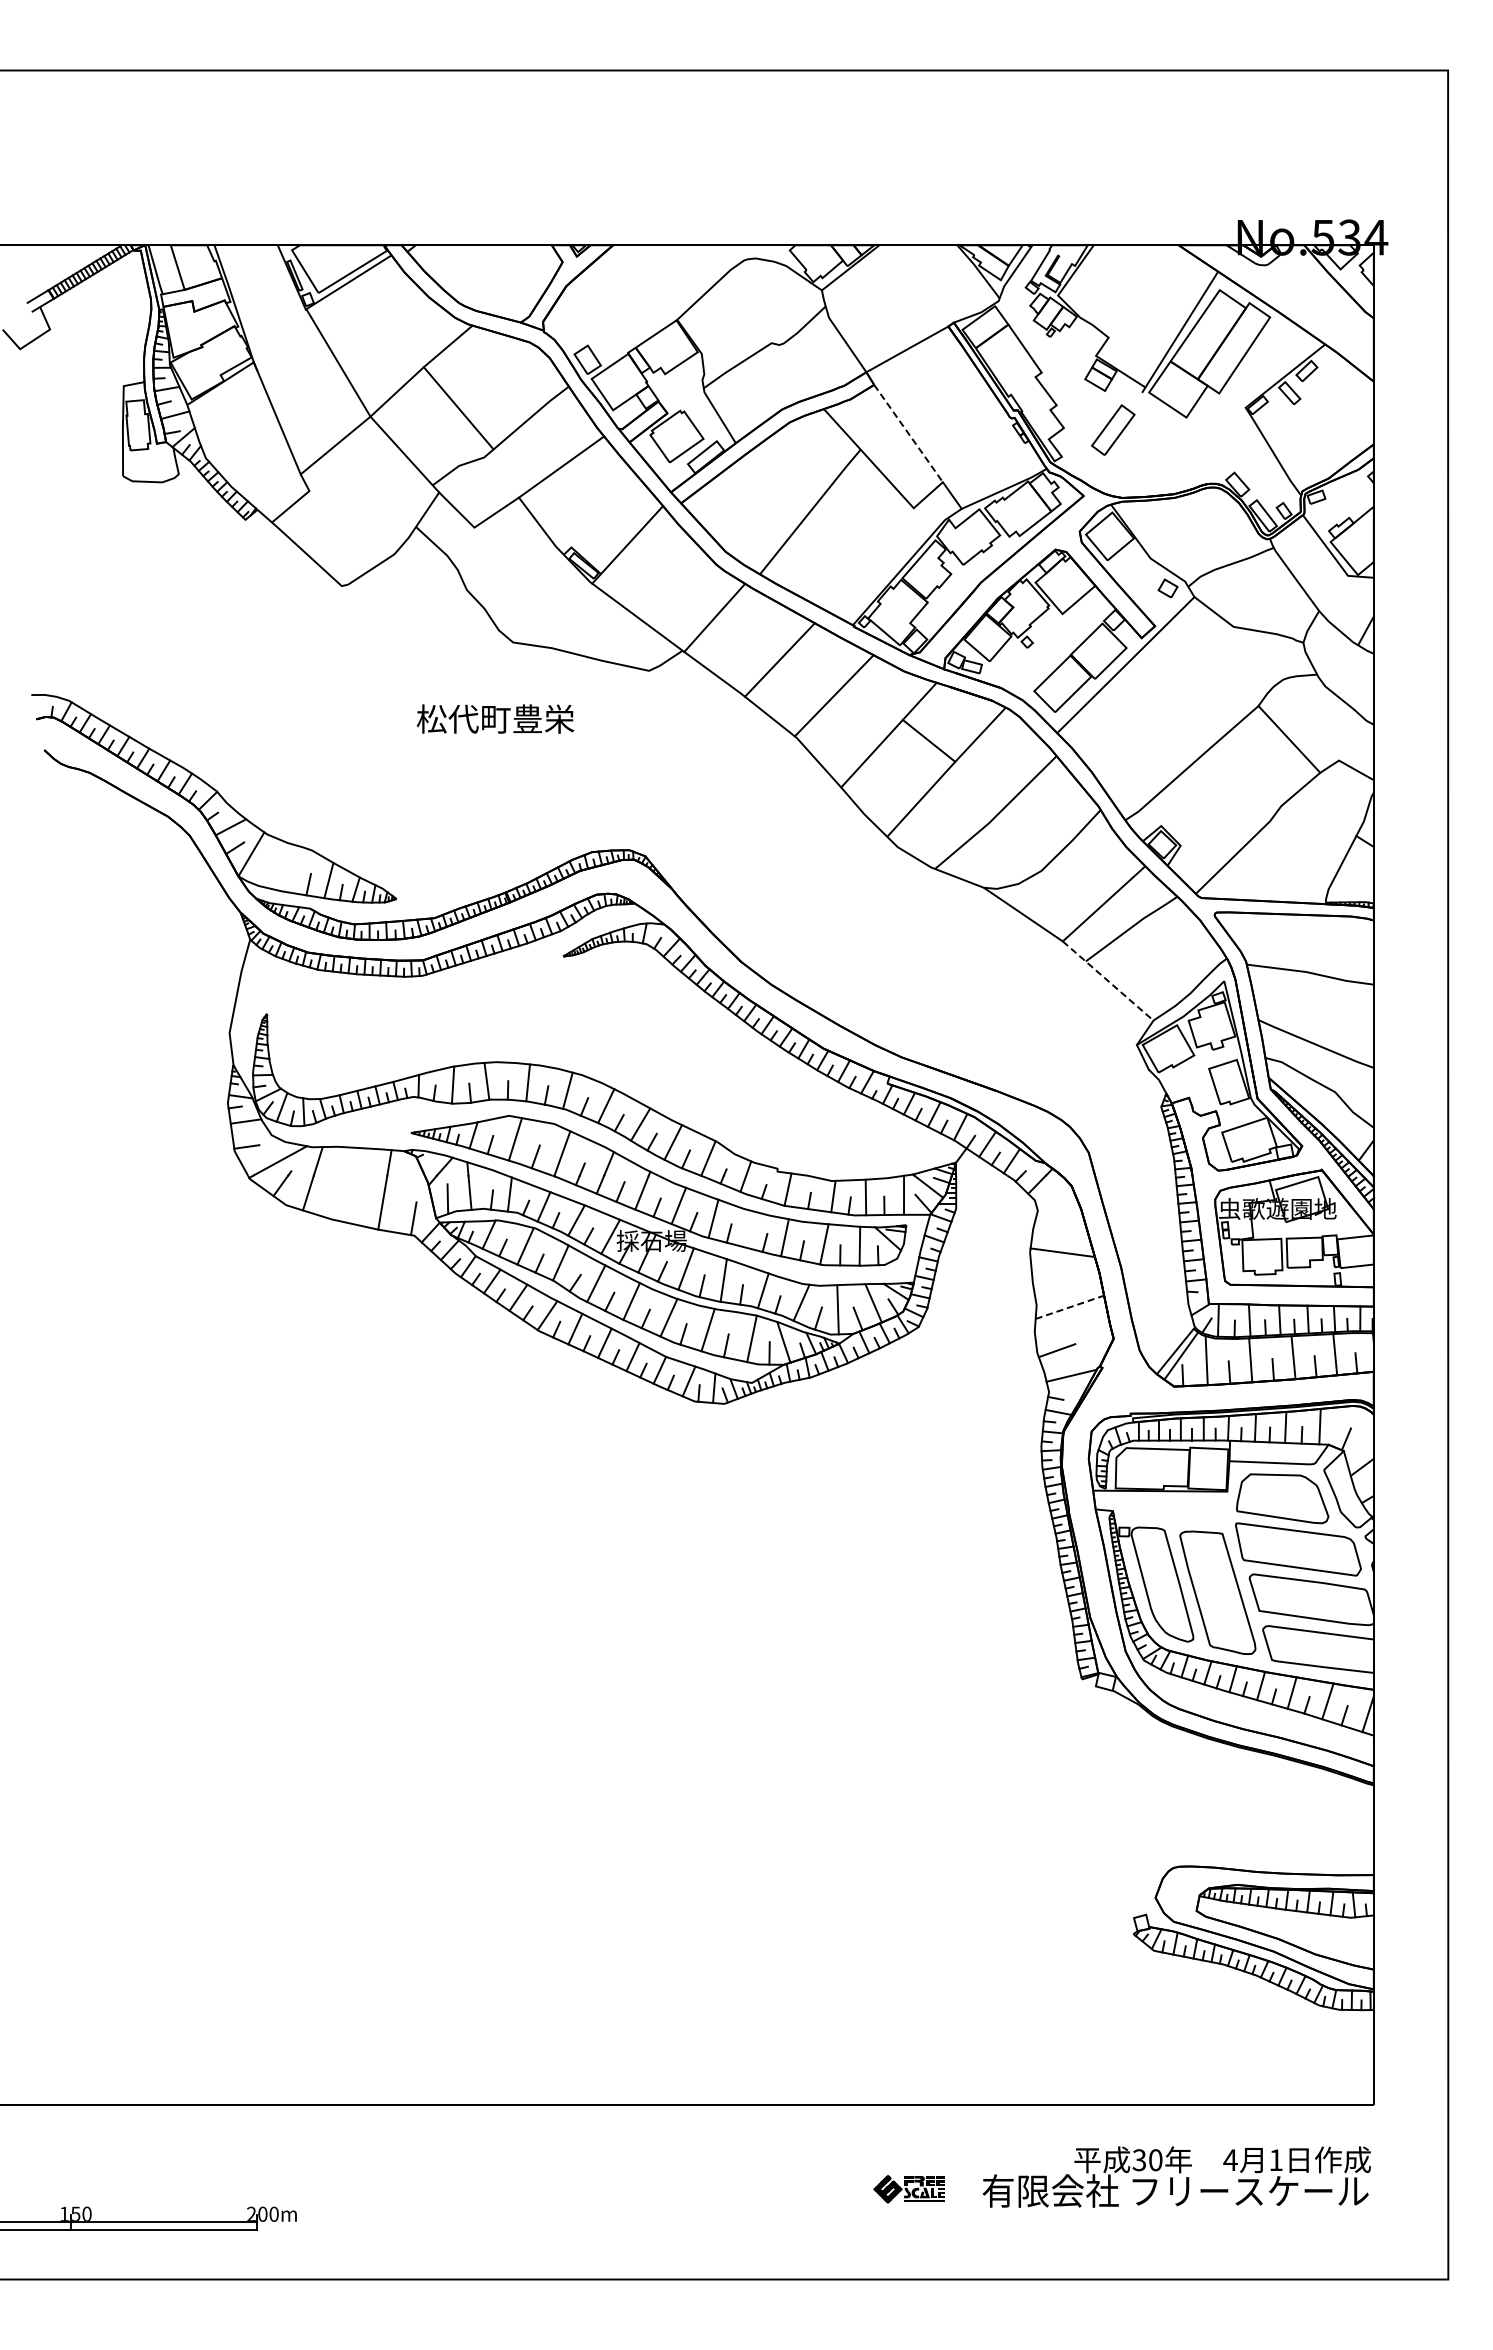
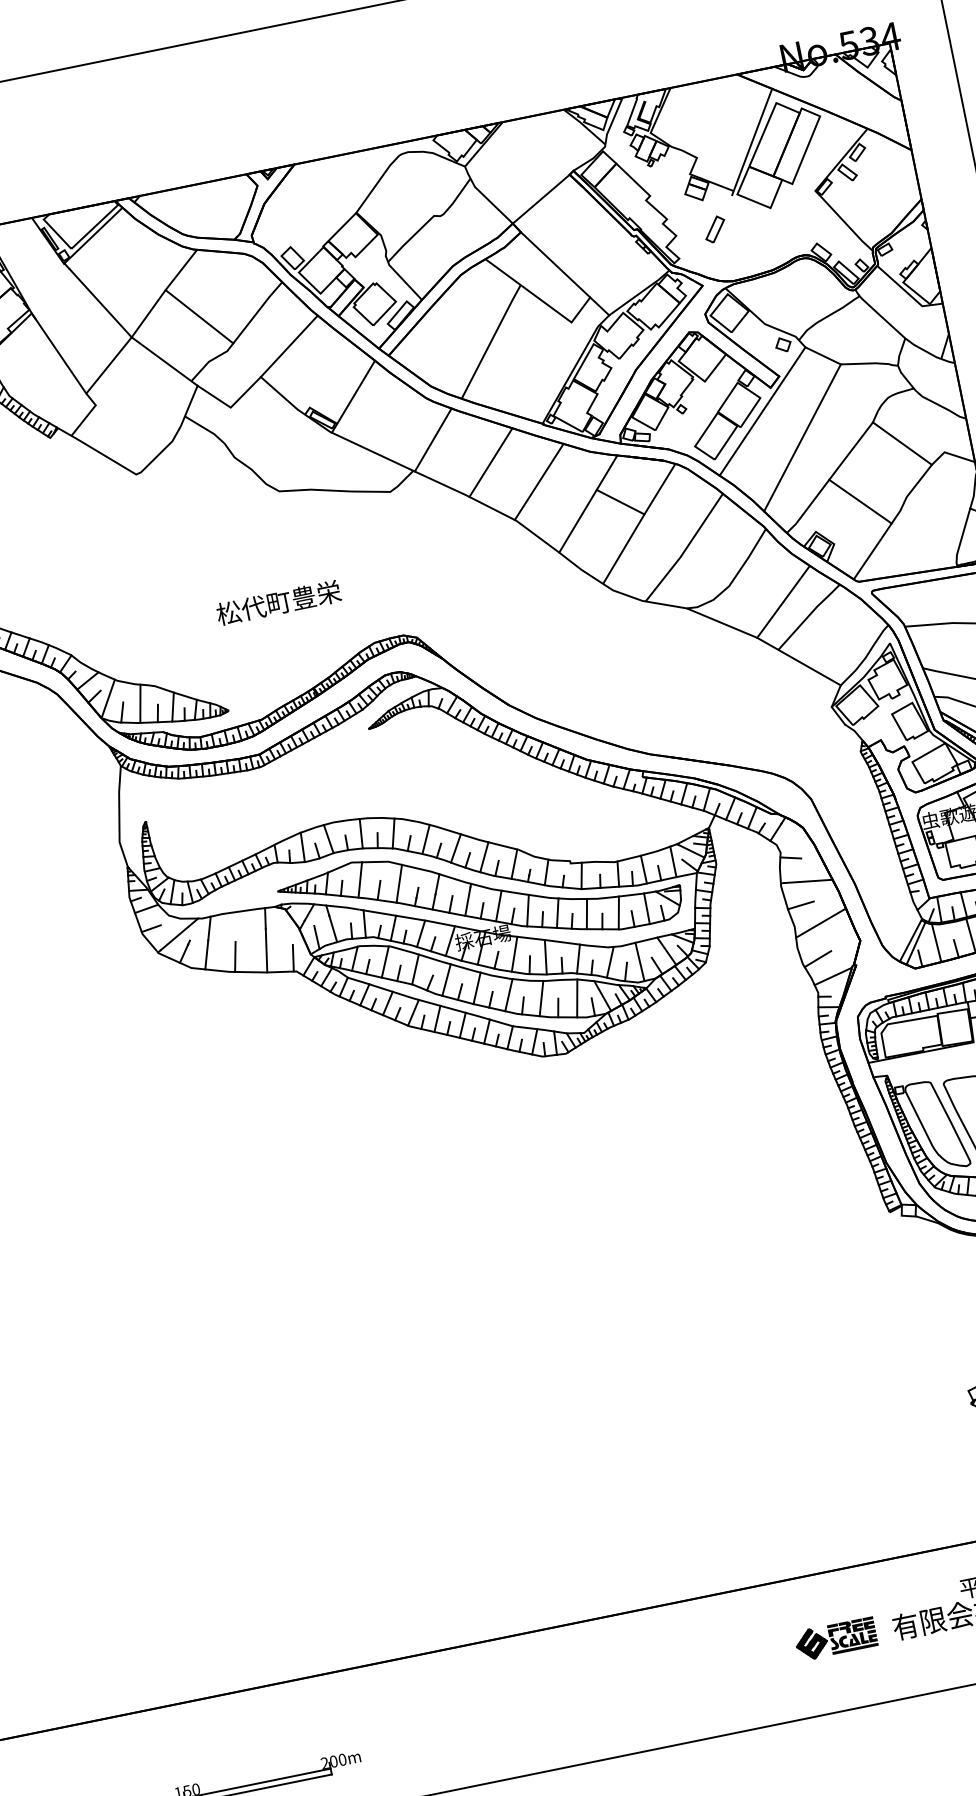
part: (1112, 429) -> (714, 229), size x0.62
line: (908, 433) -> (555, 264), dashed -> solid
line: (1167, 707) -> (801, 438), added
text: (495, 718) -> (278, 602), moved
line: (1223, 799) -> (860, 501), added
line: (289, 867) -> (140, 703), added
line: (265, 874) -> (122, 712), added
line: (1108, 981) -> (799, 661), dashed -> solid
line: (342, 1202) -> (234, 956), added
line: (1048, 1219) -> (790, 857), added
line: (748, 1229) -> (557, 913), added
line: (1049, 1280) -> (800, 905), added
line: (1070, 1307) -> (821, 923), dashed -> solid
part: (909, 2188) -> (835, 1638), size x1.43

